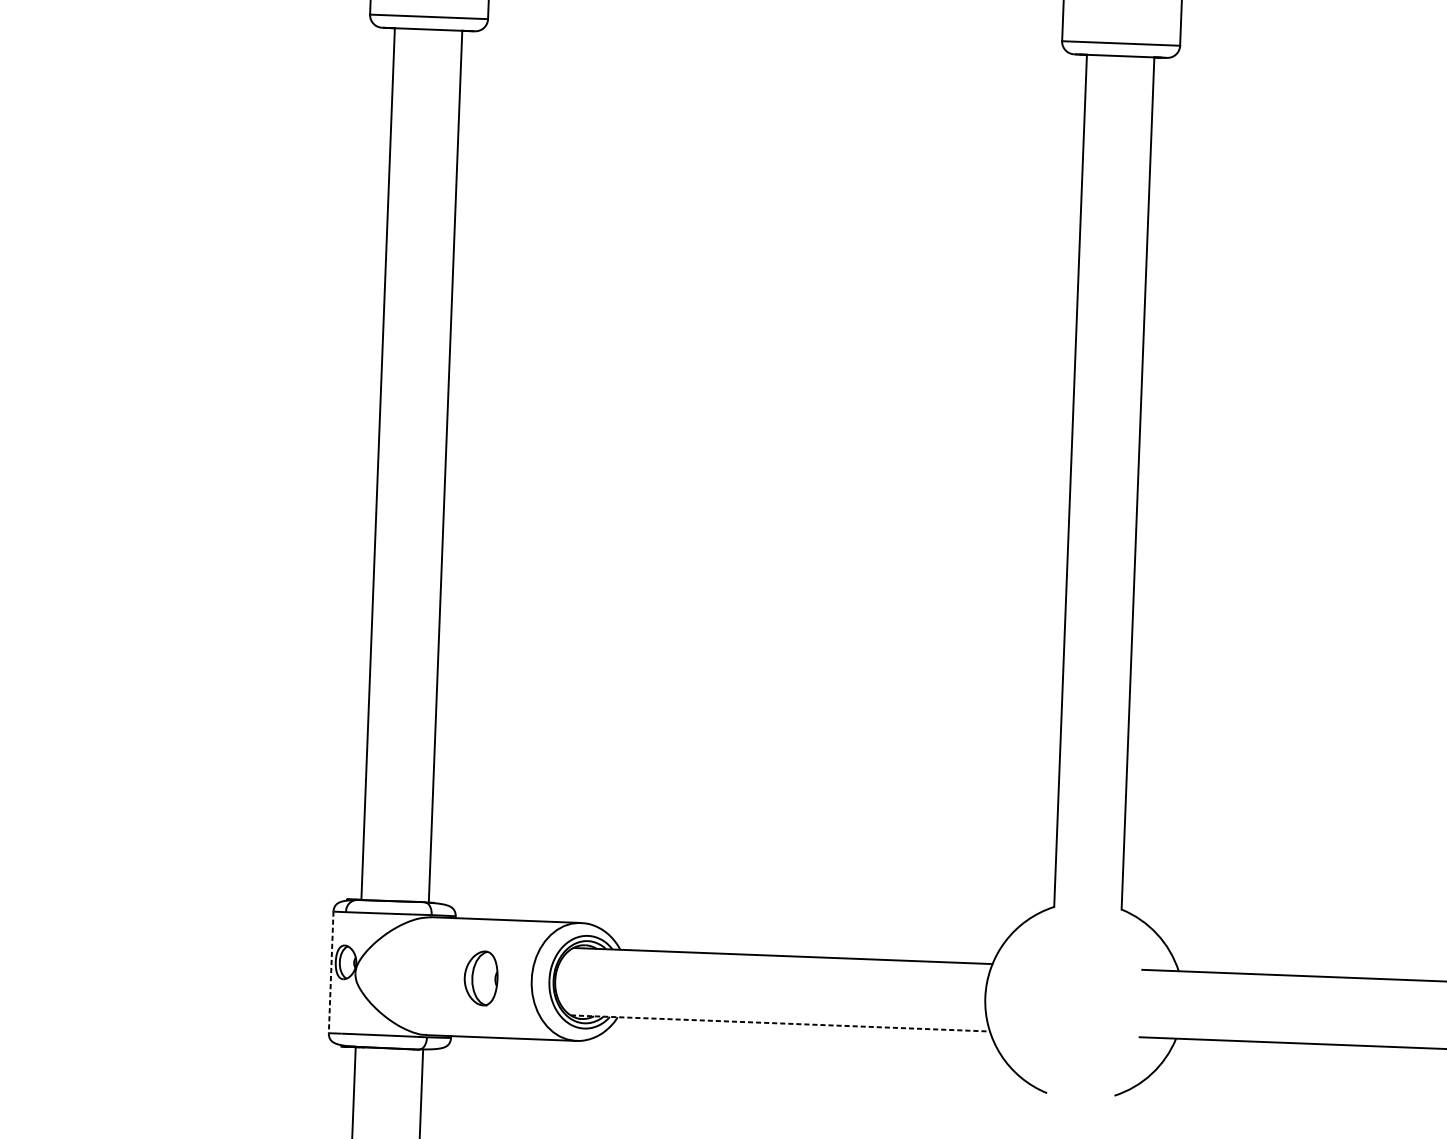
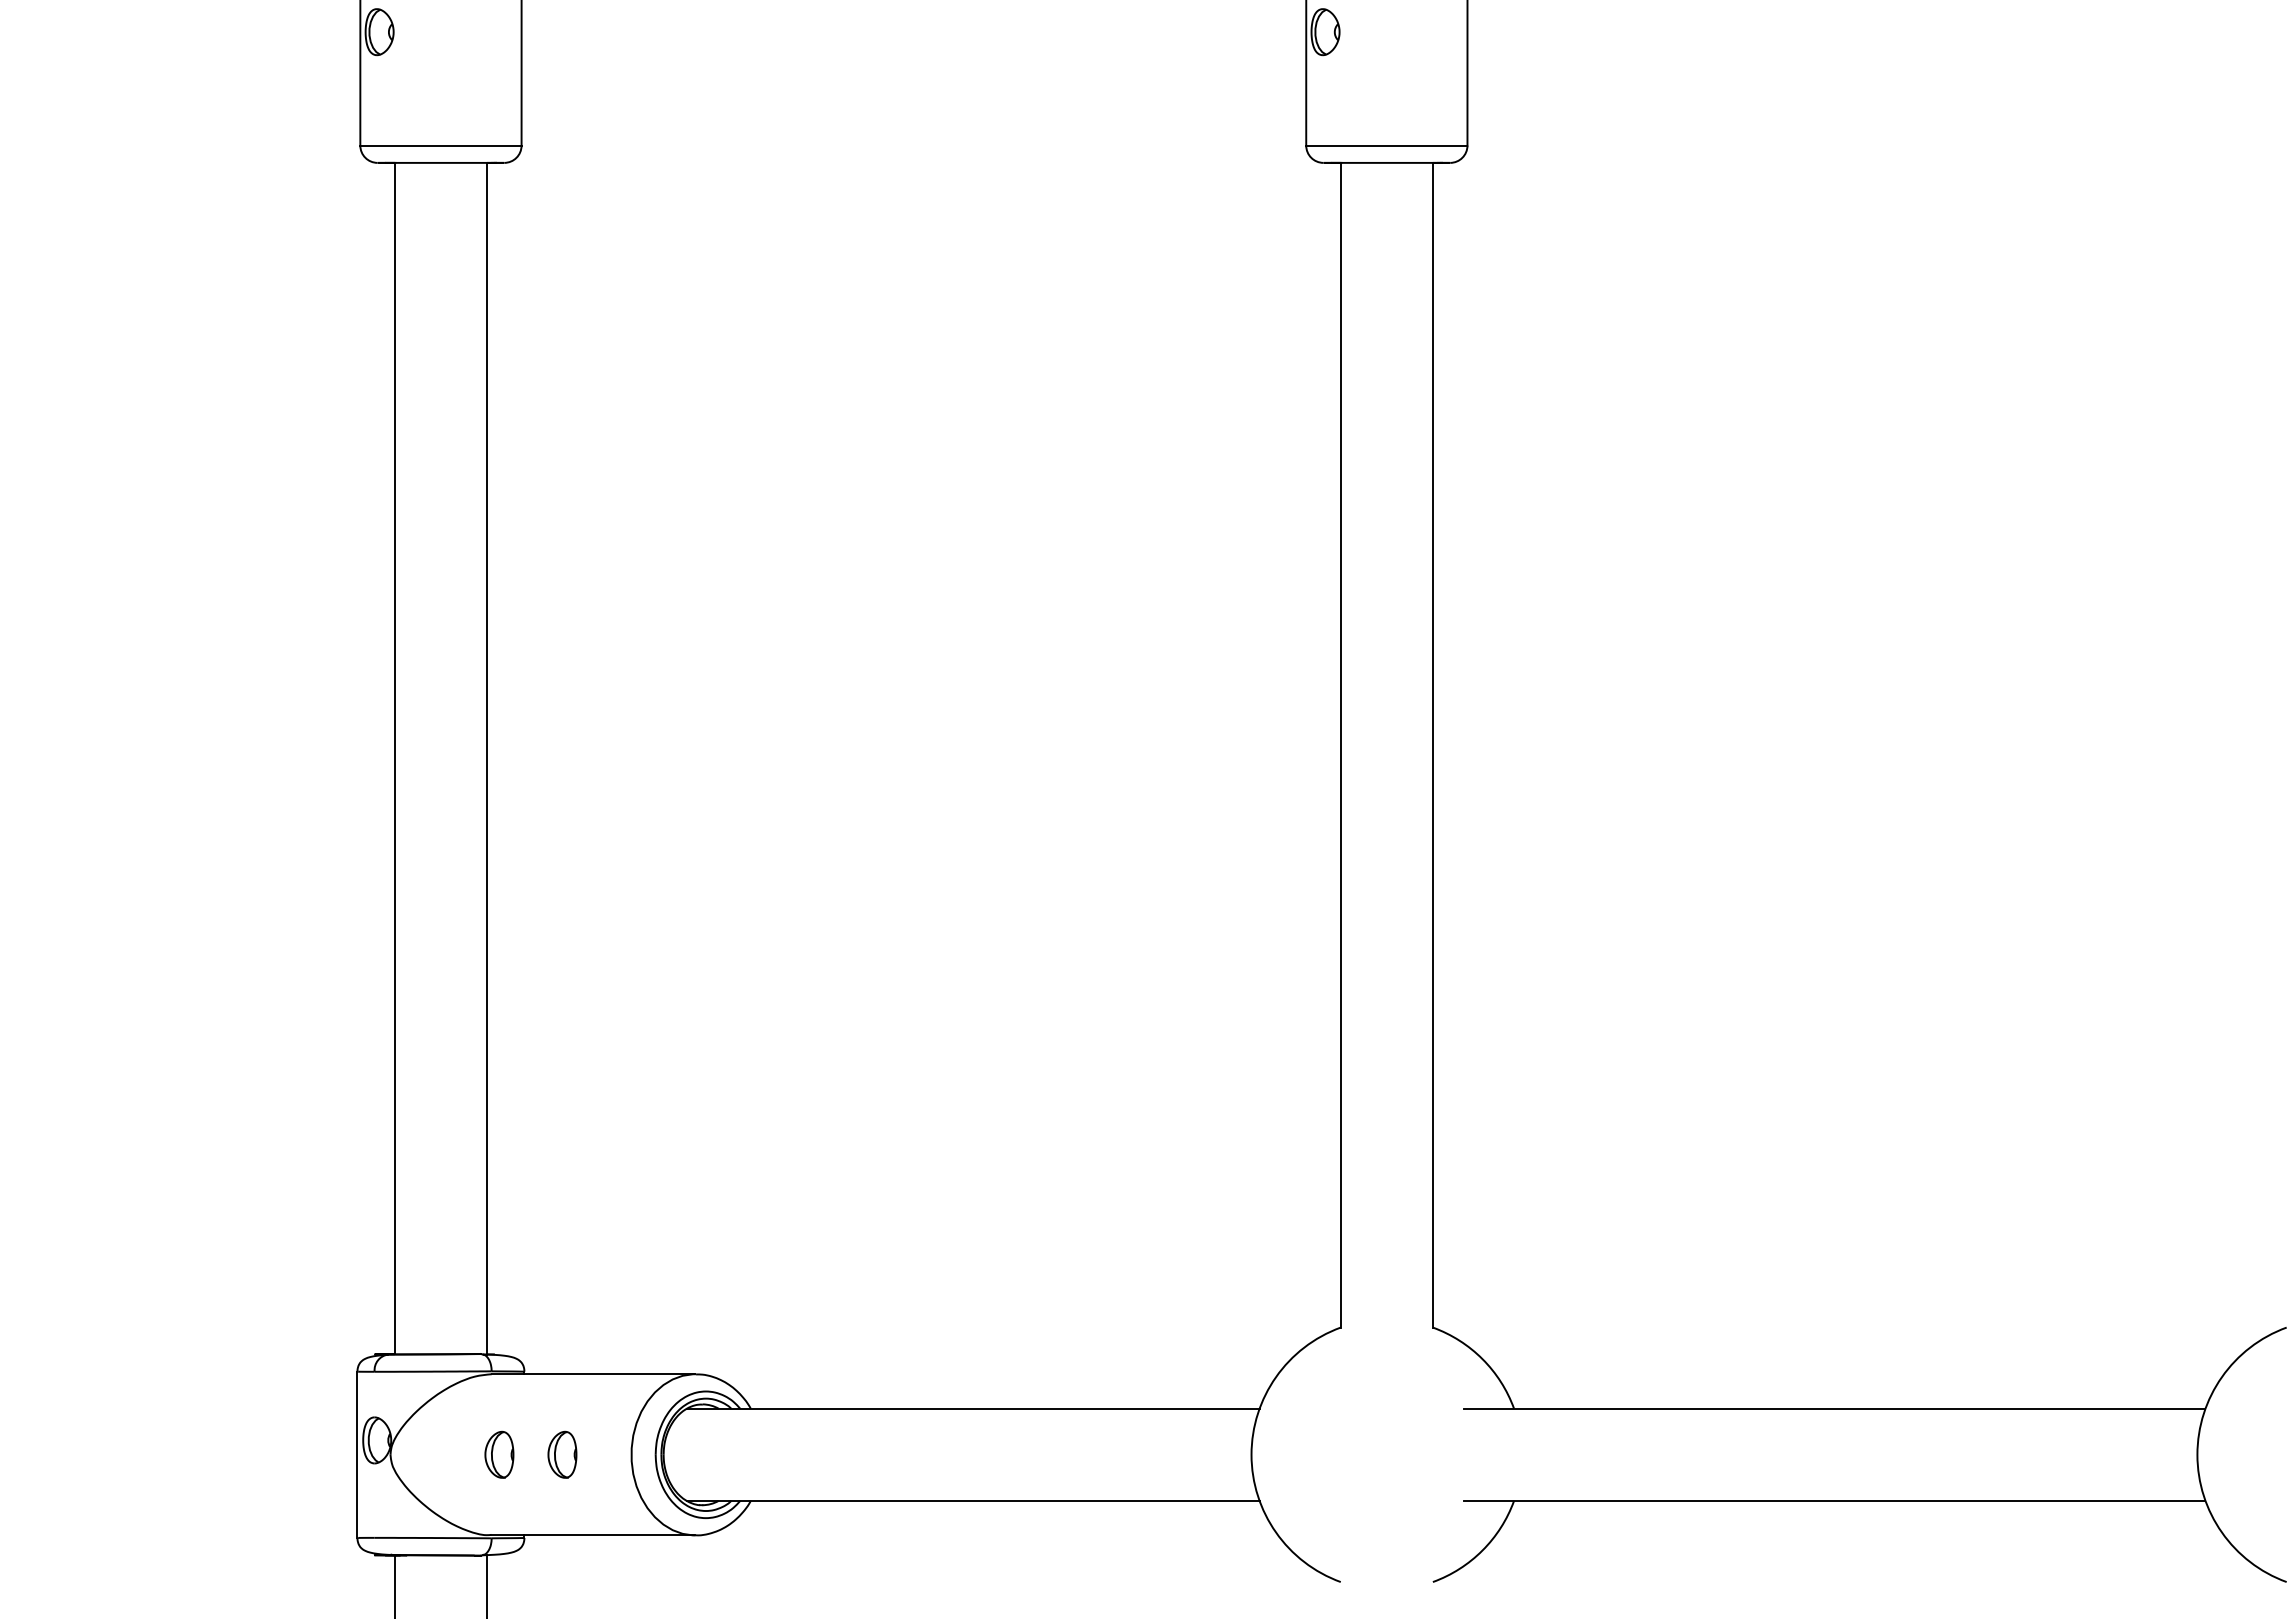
line: (331, 972) -> (357, 1455), dashed -> solid
part: (435, 976) -> (499, 1454), added
part: (481, 977) -> (562, 1454), size x0.62
line: (780, 1023) -> (973, 1500), dashed -> solid

